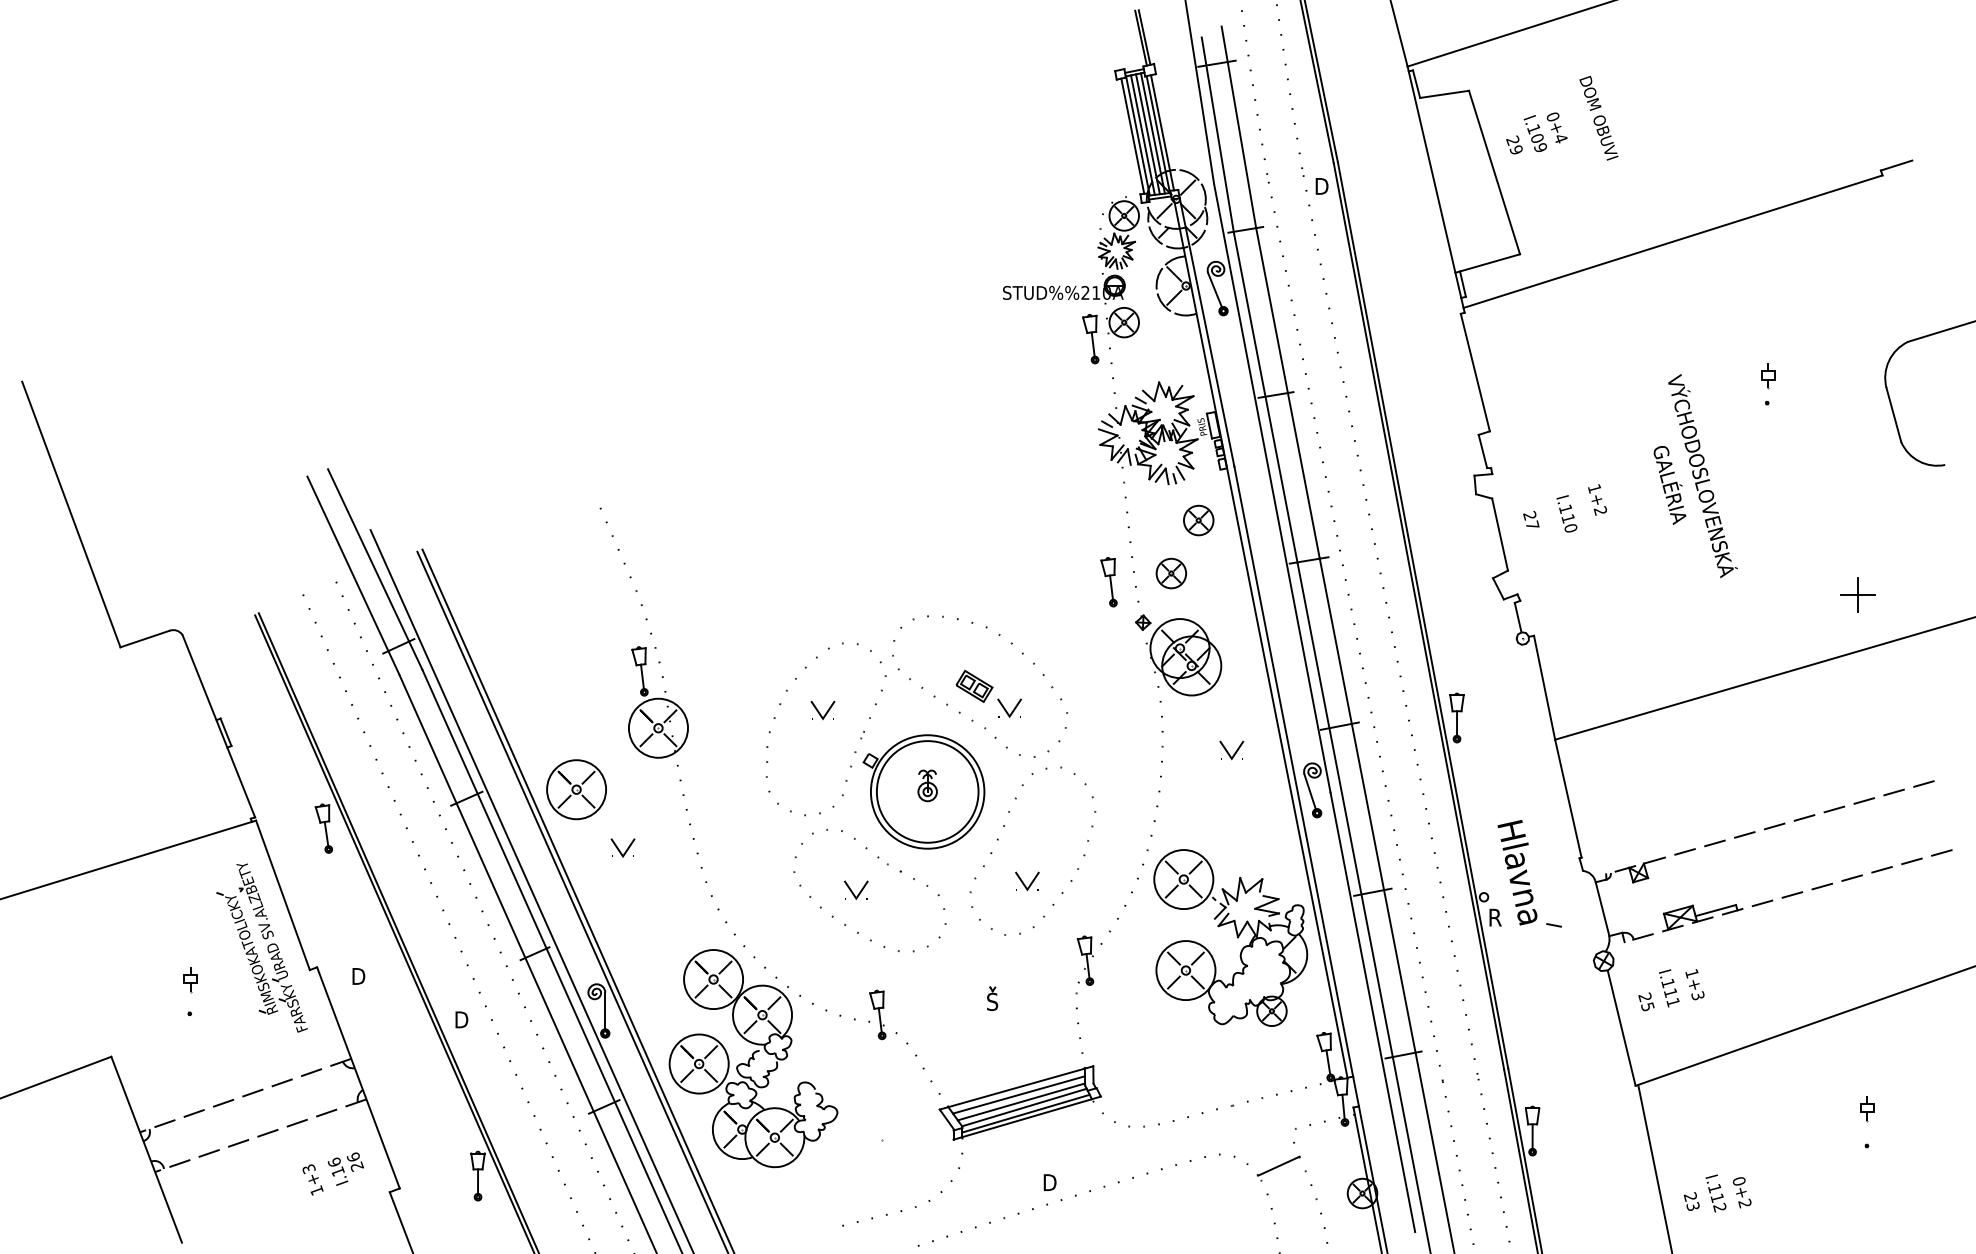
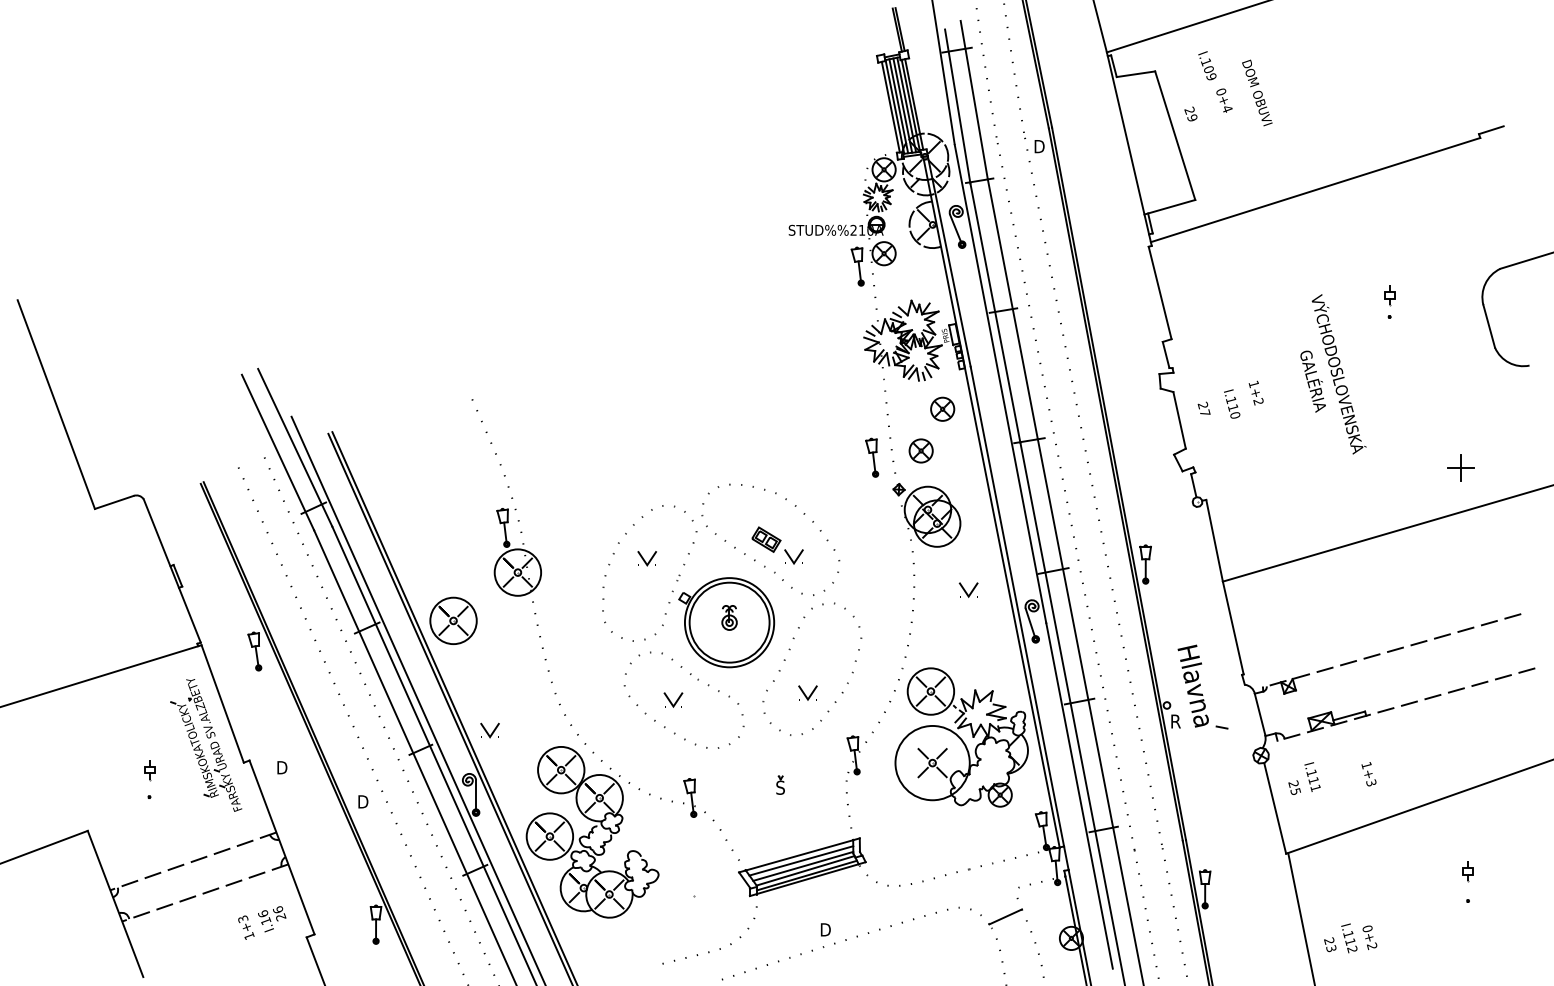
text: (1534, 133) -> (1206, 65), moved
part: (622, 847) -> (489, 730), moved
circle: (1185, 970) -> (932, 763), size x1.6
text: (1694, 984) -> (1368, 774), moved

